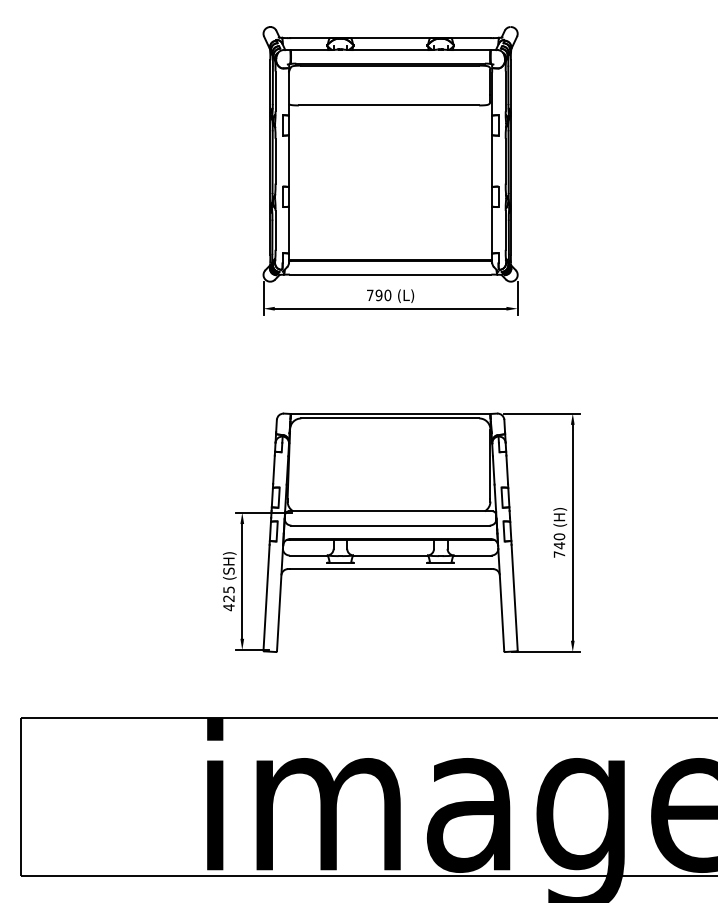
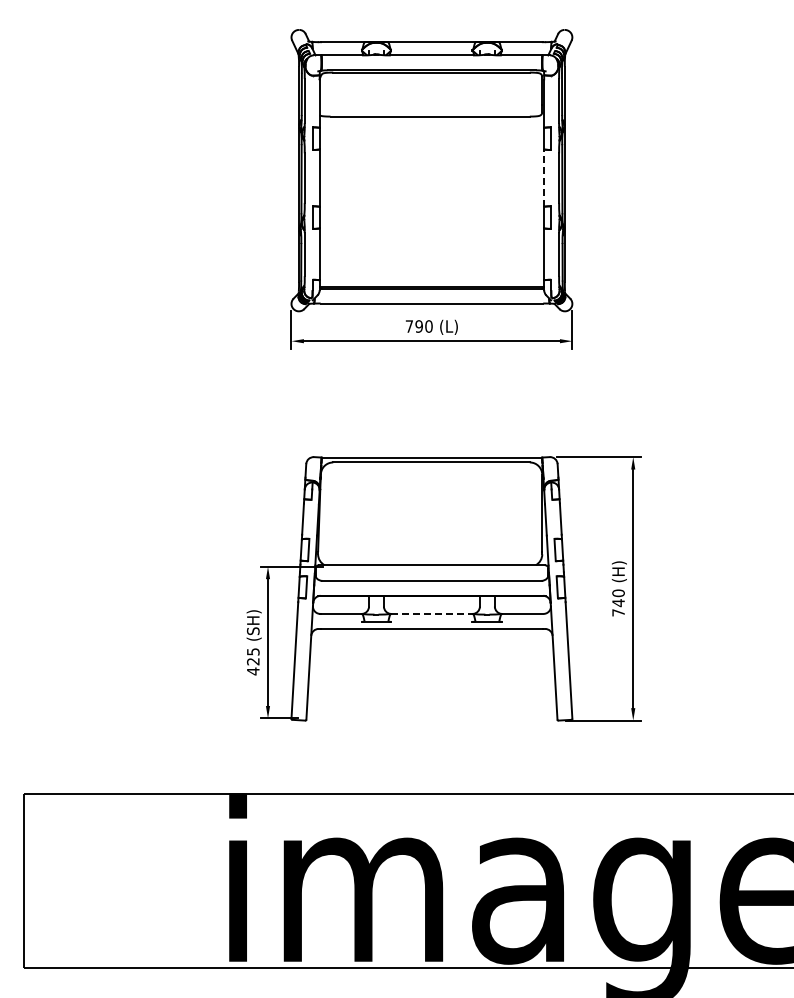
line: (492, 161) -> (544, 178), solid -> dashed
line: (391, 555) -> (432, 613), solid -> dashed

